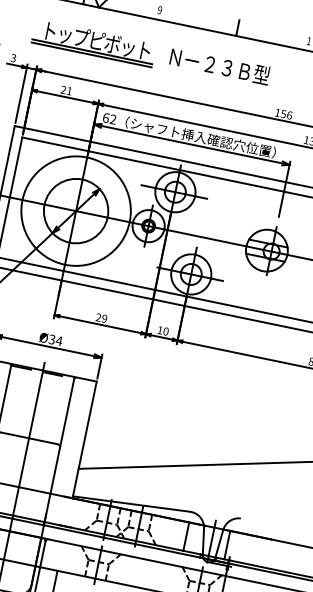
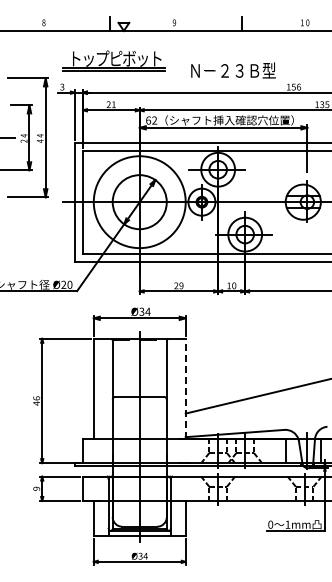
part: (93, 42) -> (113, 60), moved
text: (220, 66) -> (233, 70), moved
line: (84, 439) -> (185, 388), solid -> dashed

